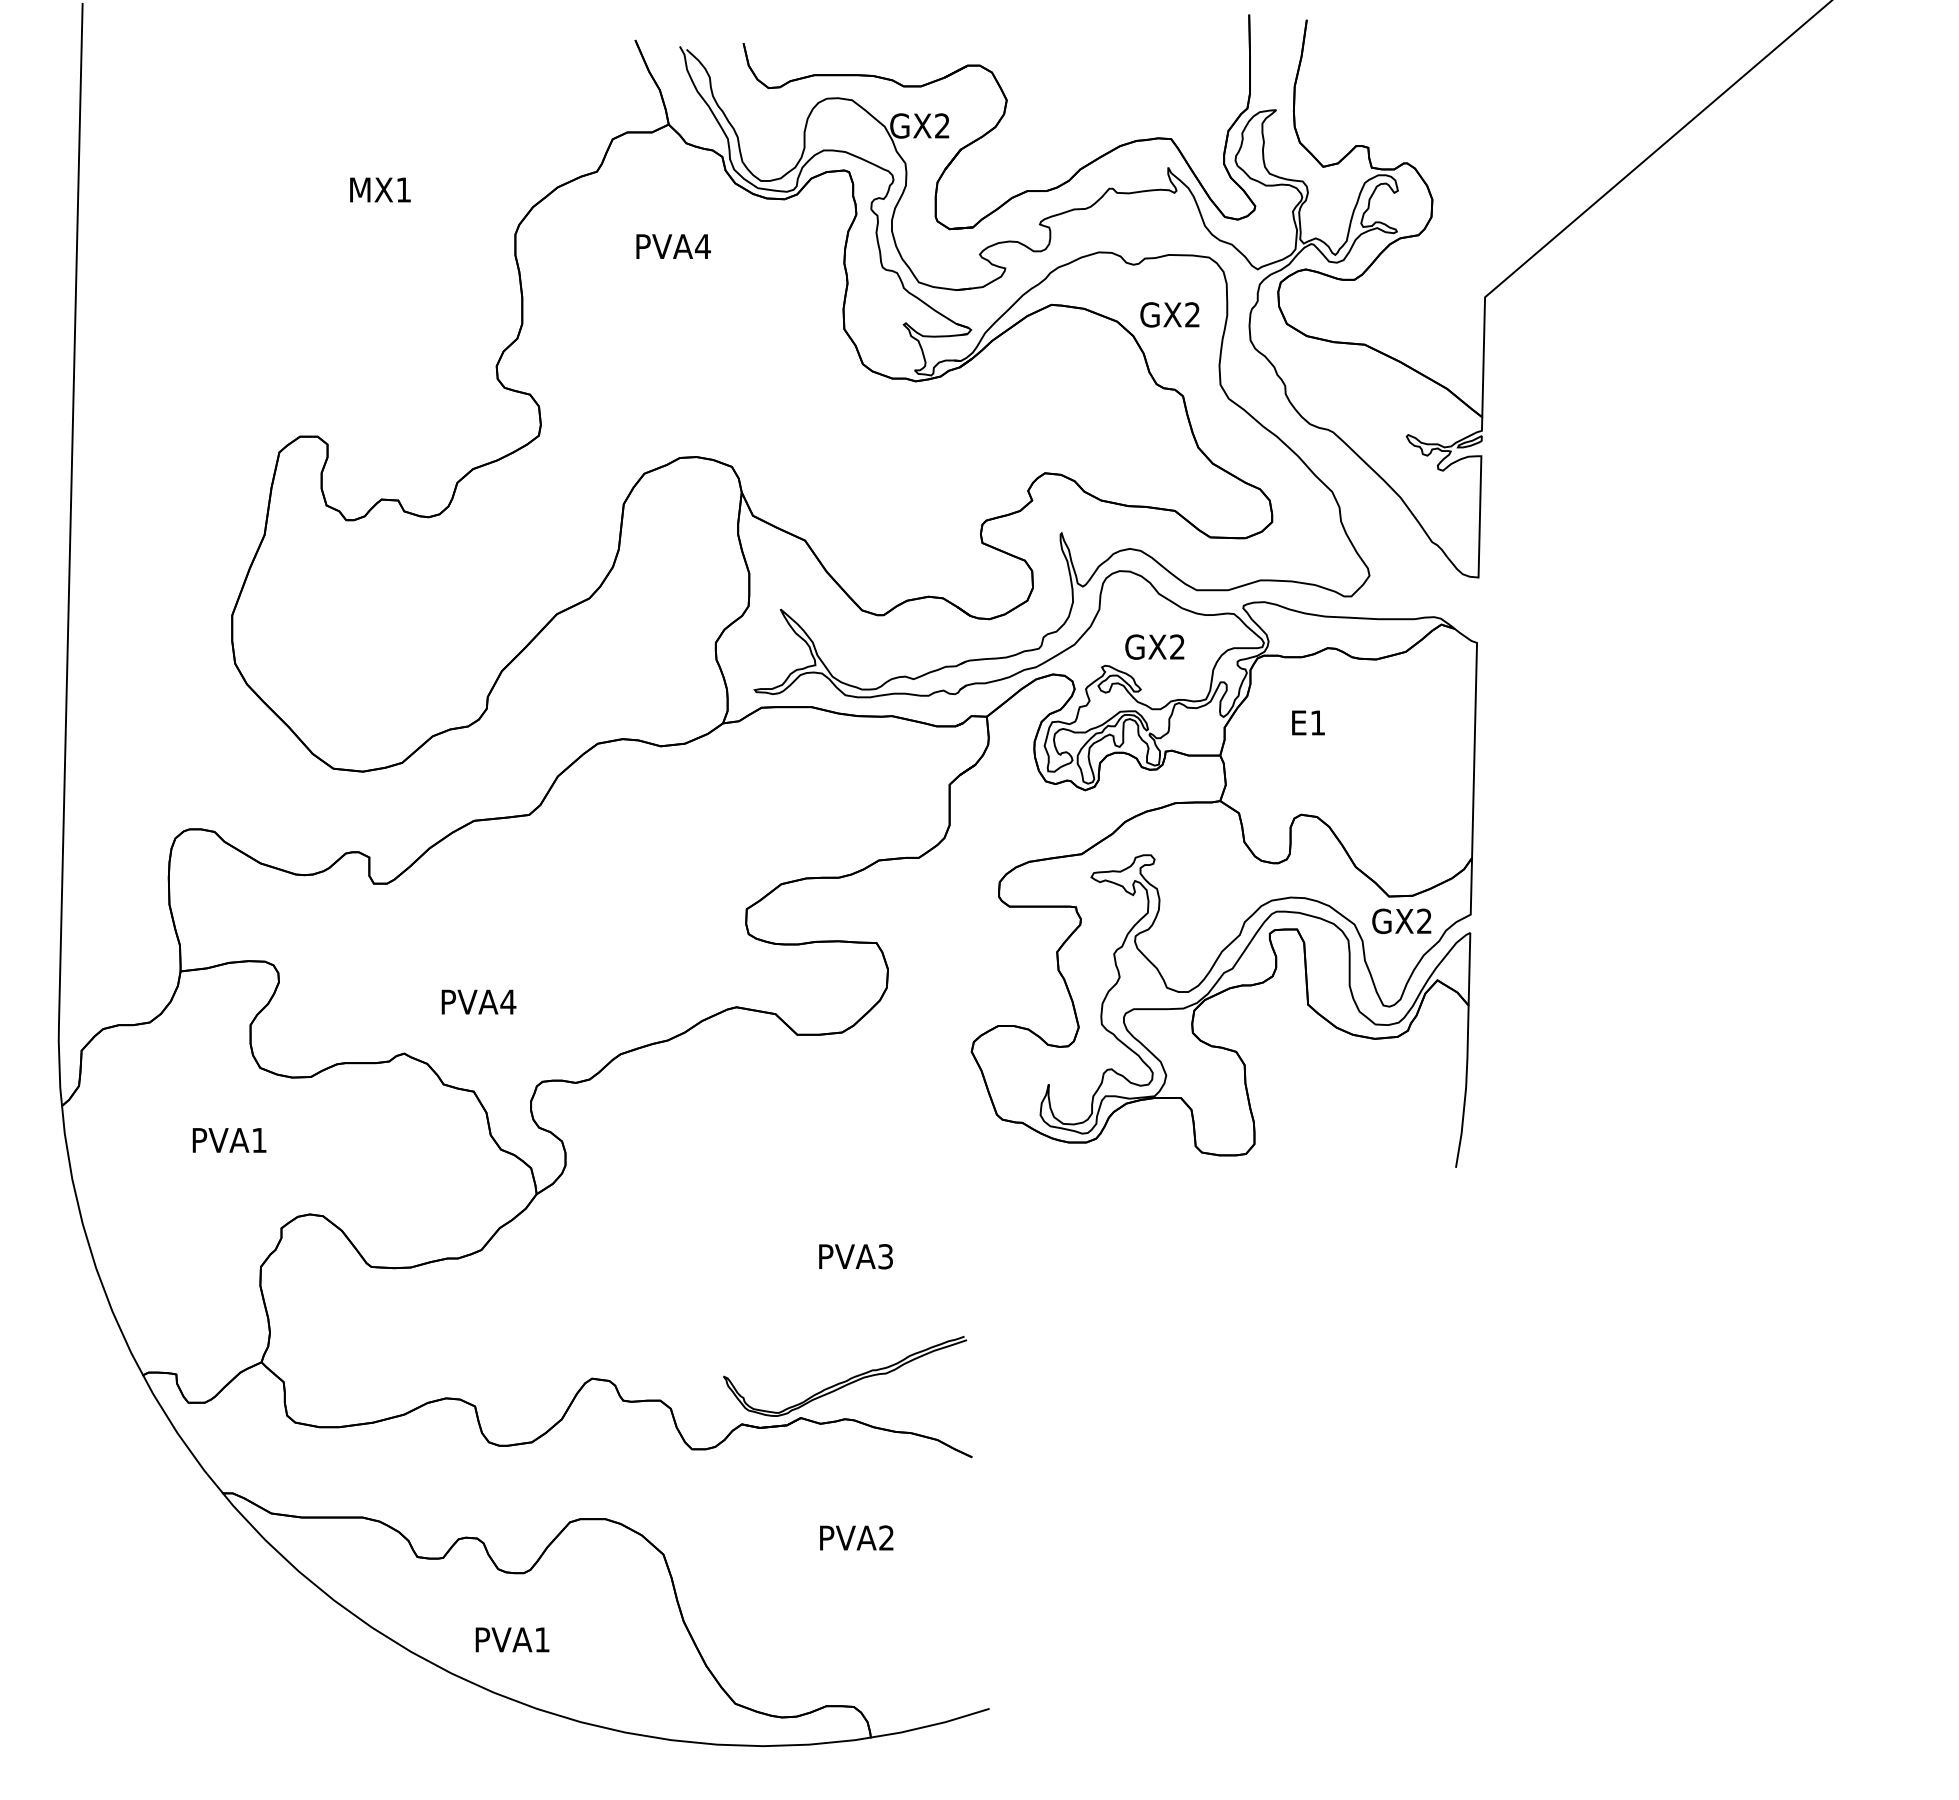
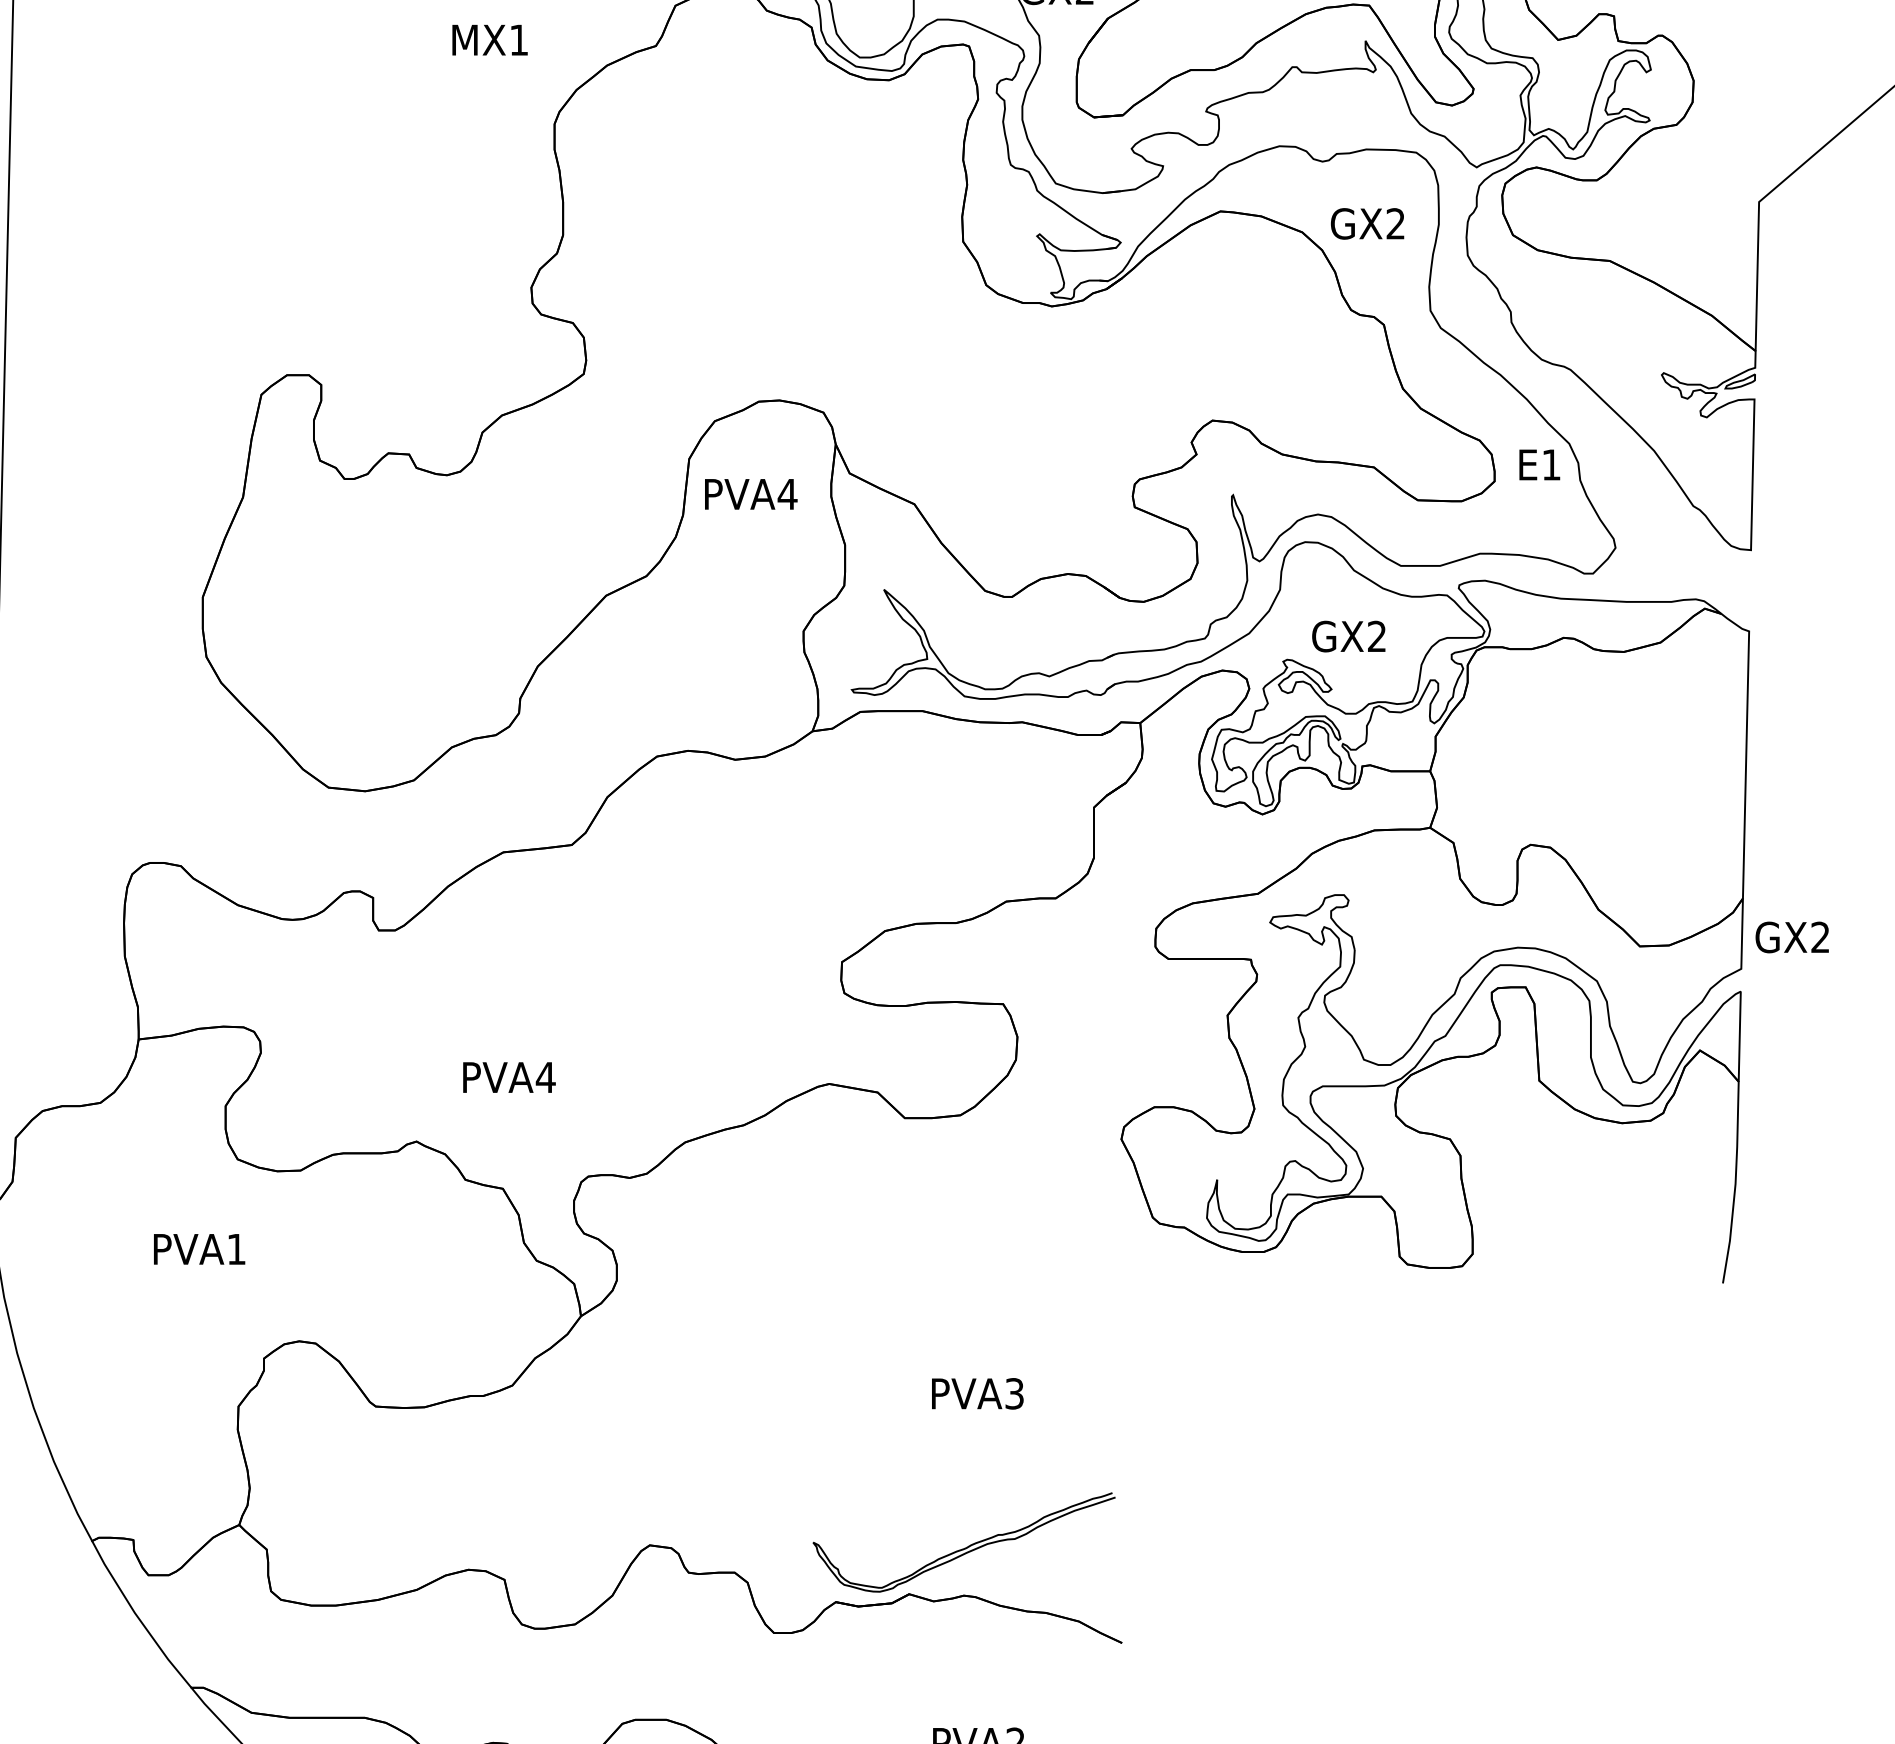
text: (380, 189) -> (490, 39), moved
text: (673, 246) -> (750, 494), moved
text: (1308, 722) -> (1539, 464), moved
text: (1401, 921) -> (1791, 937), moved

